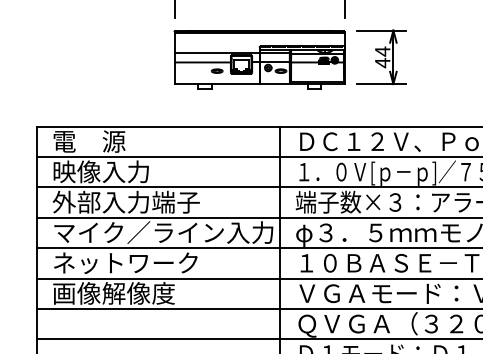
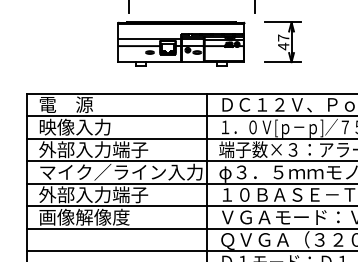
text: (382, 50) -> (283, 37), 44 -> 47
part: (259, 58) -> (181, 43), moved
text: (126, 262) -> (93, 194), ネットワーク -> 外部入力端子

